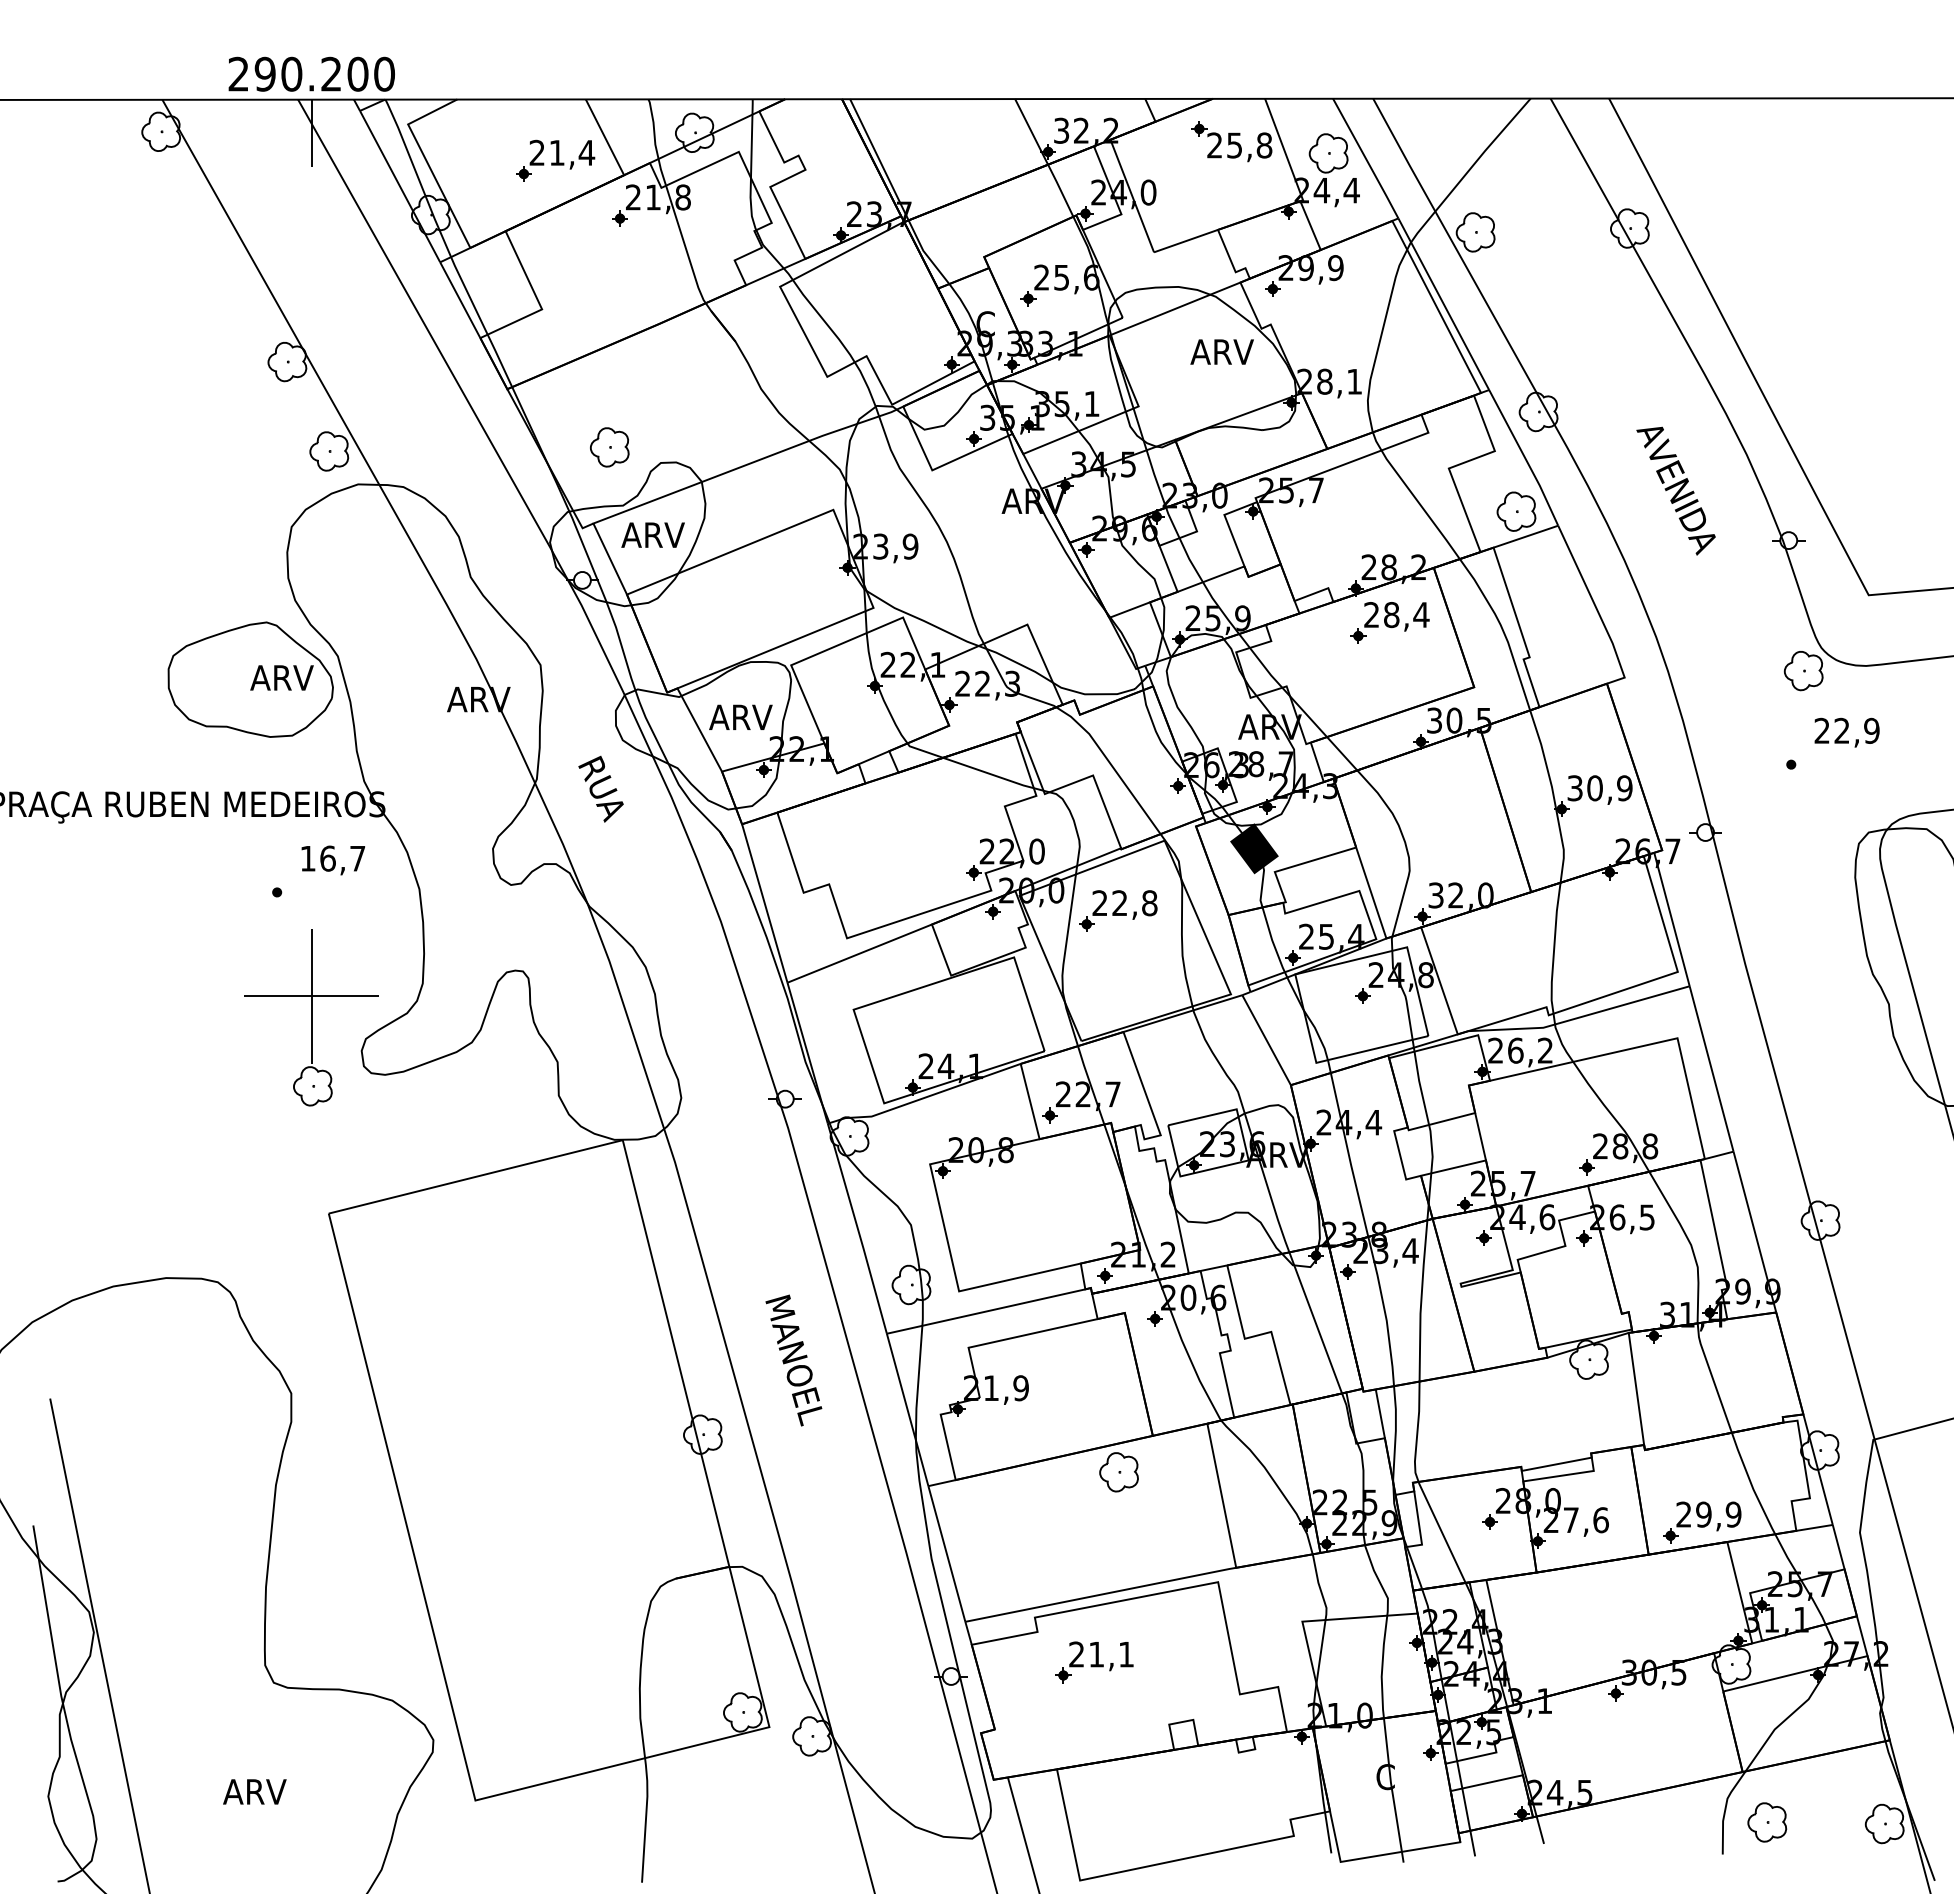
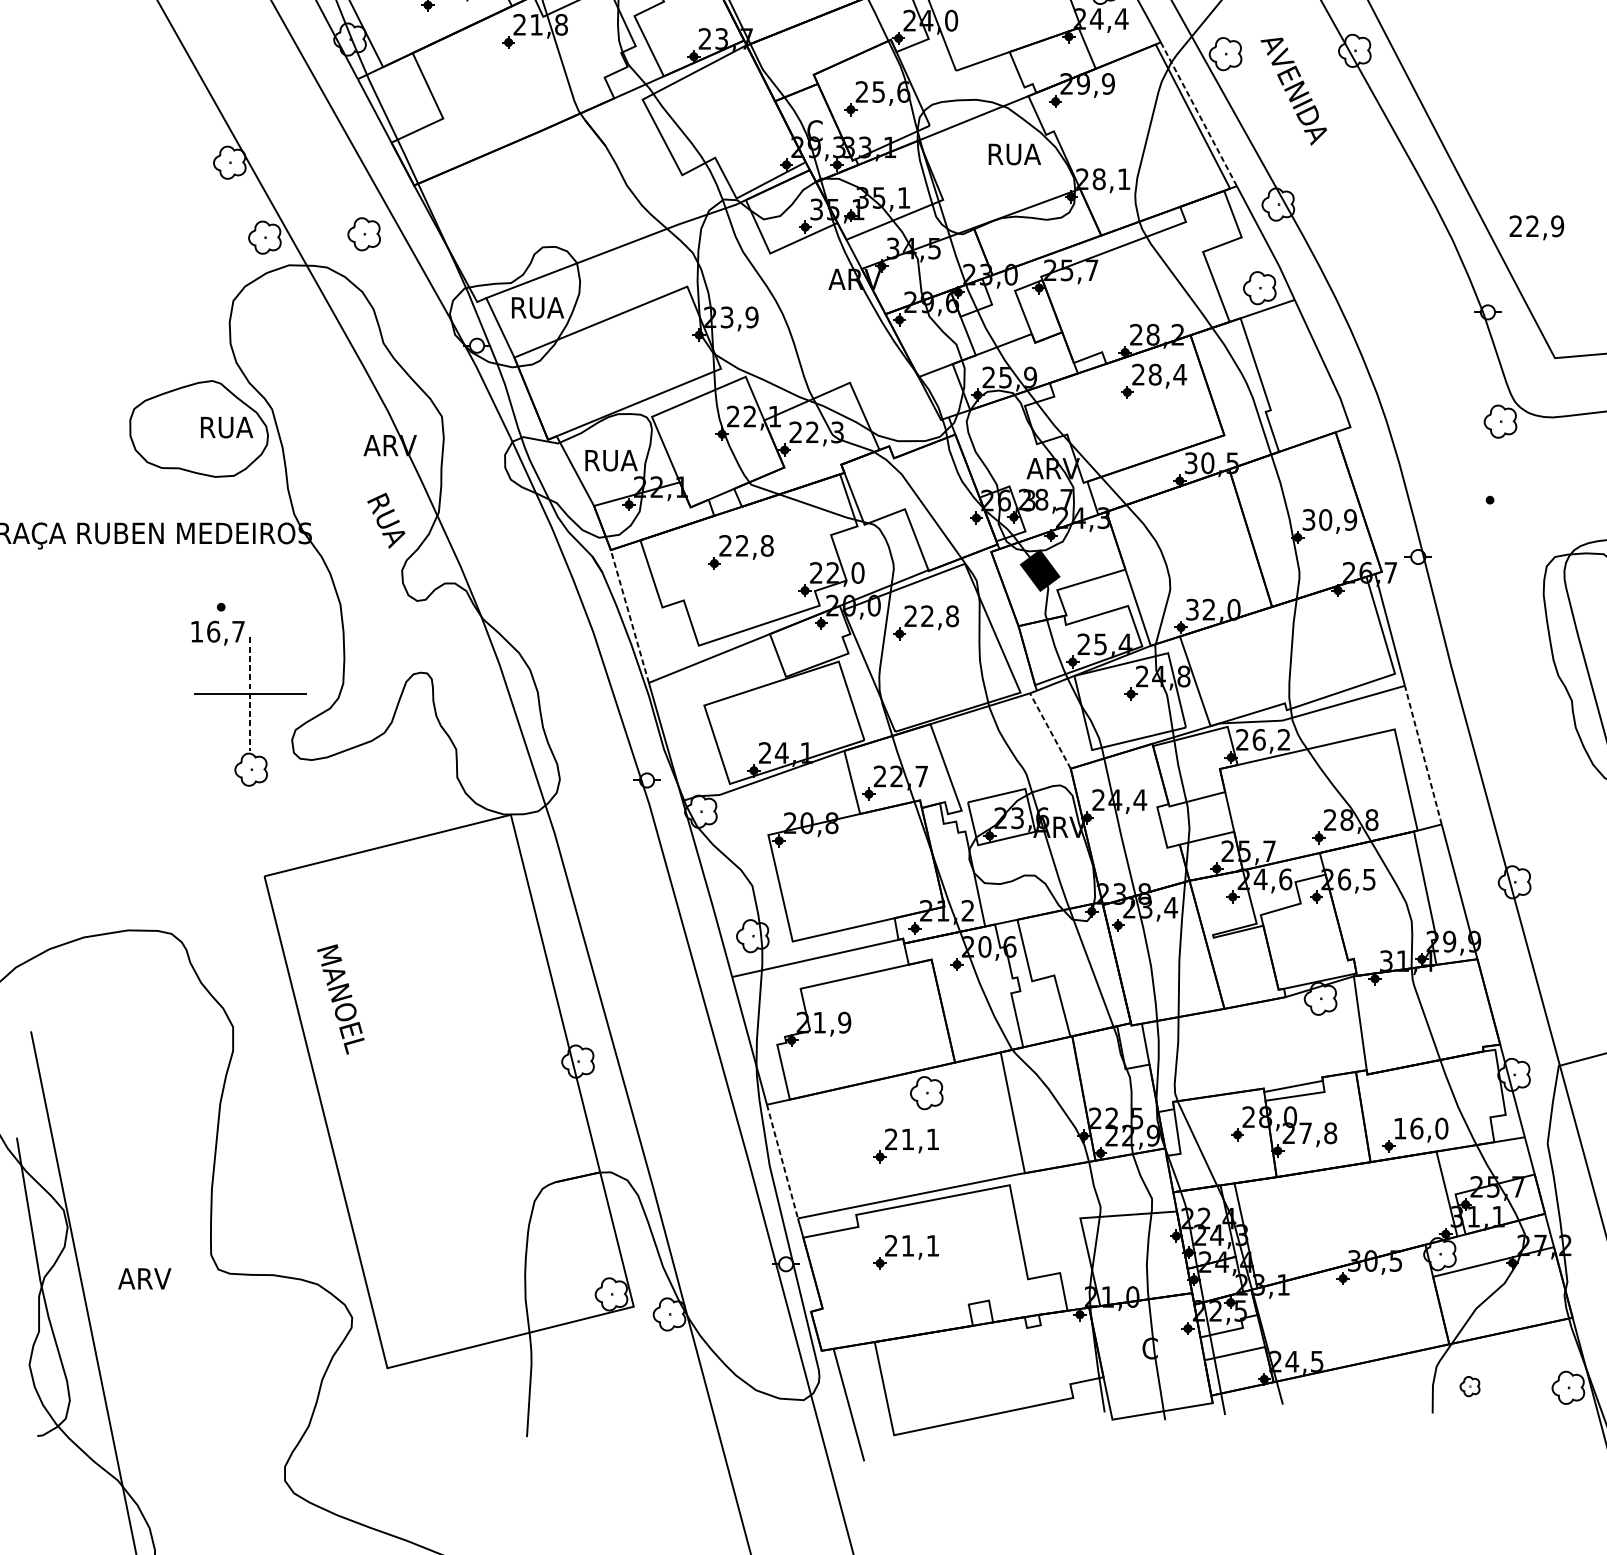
line: (1444, 304) -> (1199, 114), solid -> dashed
text: (1222, 352) -> (1013, 154), ARV -> RUA
part: (609, 447) -> (363, 234), moved
text: (1675, 490) -> (1293, 91), moved
text: (653, 535) -> (536, 308), ARV -> RUA
text: (282, 677) -> (225, 427), ARV -> RUA
text: (741, 717) -> (610, 460), ARV -> RUA
text: (1846, 732) -> (1536, 227), moved
text: (600, 788) -> (385, 520), moved
part: (897, 826) -> (741, 551), added
text: (333, 860) -> (218, 633), moved
line: (764, 903) -> (629, 616), solid -> dashed
line: (311, 996) -> (250, 694), solid -> dashed
line: (1266, 1039) -> (1050, 730), solid -> dashed
line: (1711, 1068) -> (1423, 754), solid -> dashed
text: (793, 1360) -> (340, 999), moved
text: (1708, 1514) -> (1420, 1128), 29,9 -> 16,0
text: (1600, 1520) -> (1330, 1133), 27,6 -> 27,8
part: (1094, 1535) -> (906, 1146), added
line: (947, 1554) -> (782, 1162), solid -> dashed
text: (254, 1791) -> (144, 1278), moved
part: (1767, 1822) -> (1470, 1386), size x0.6

